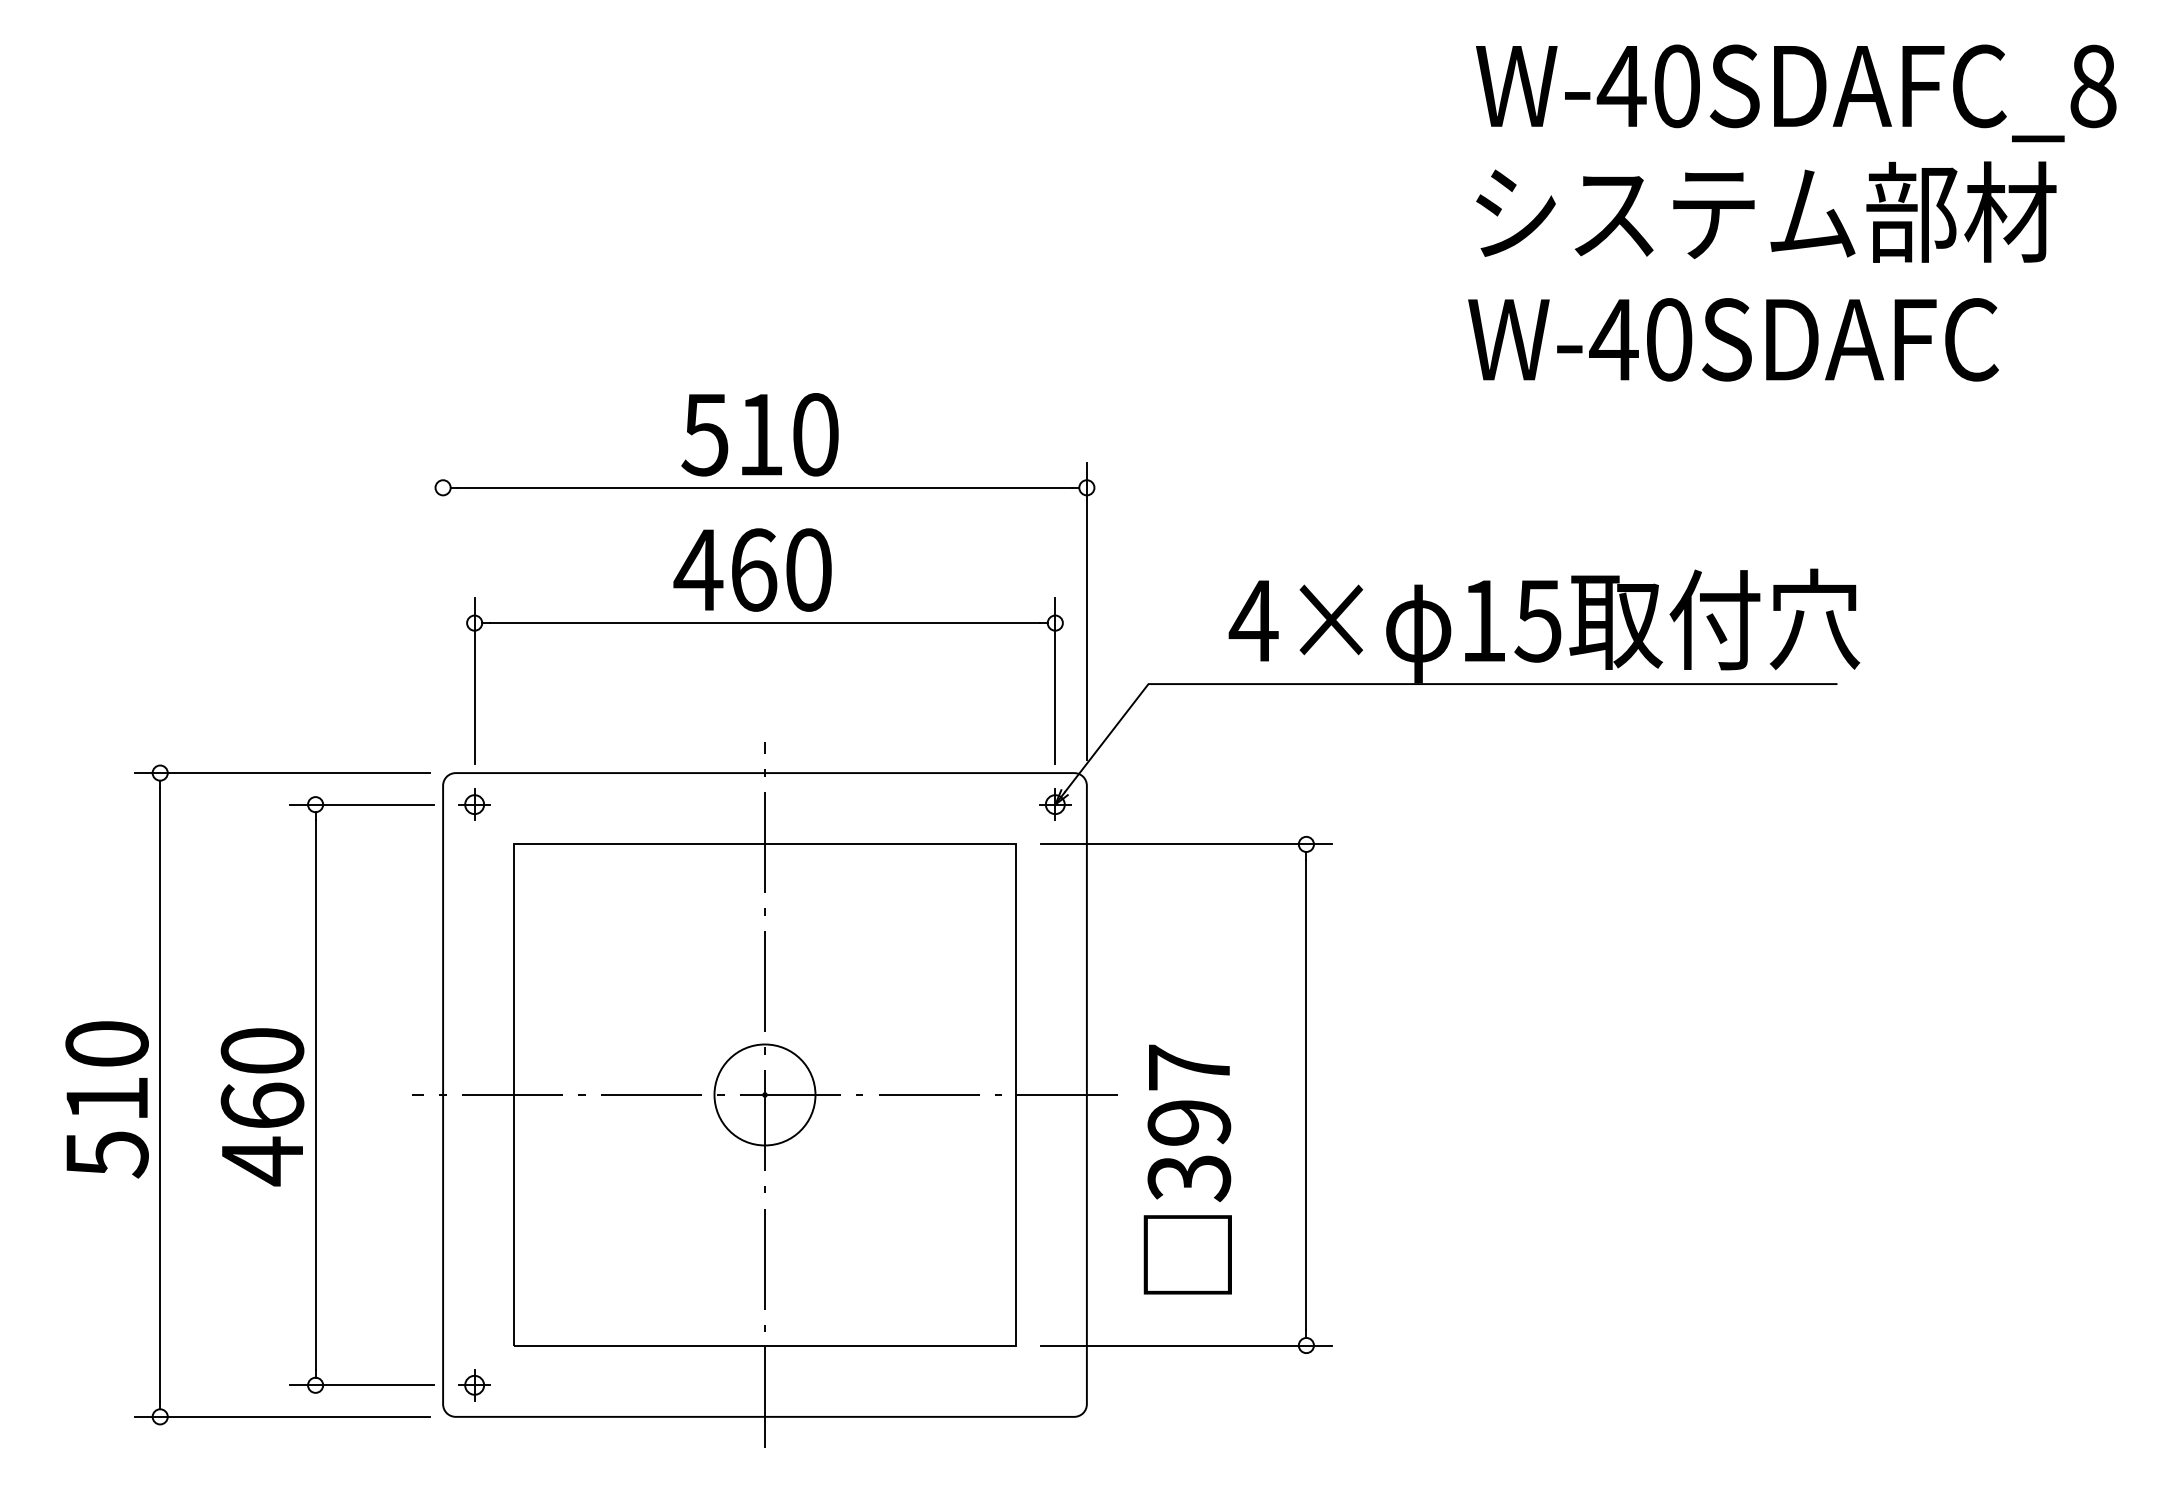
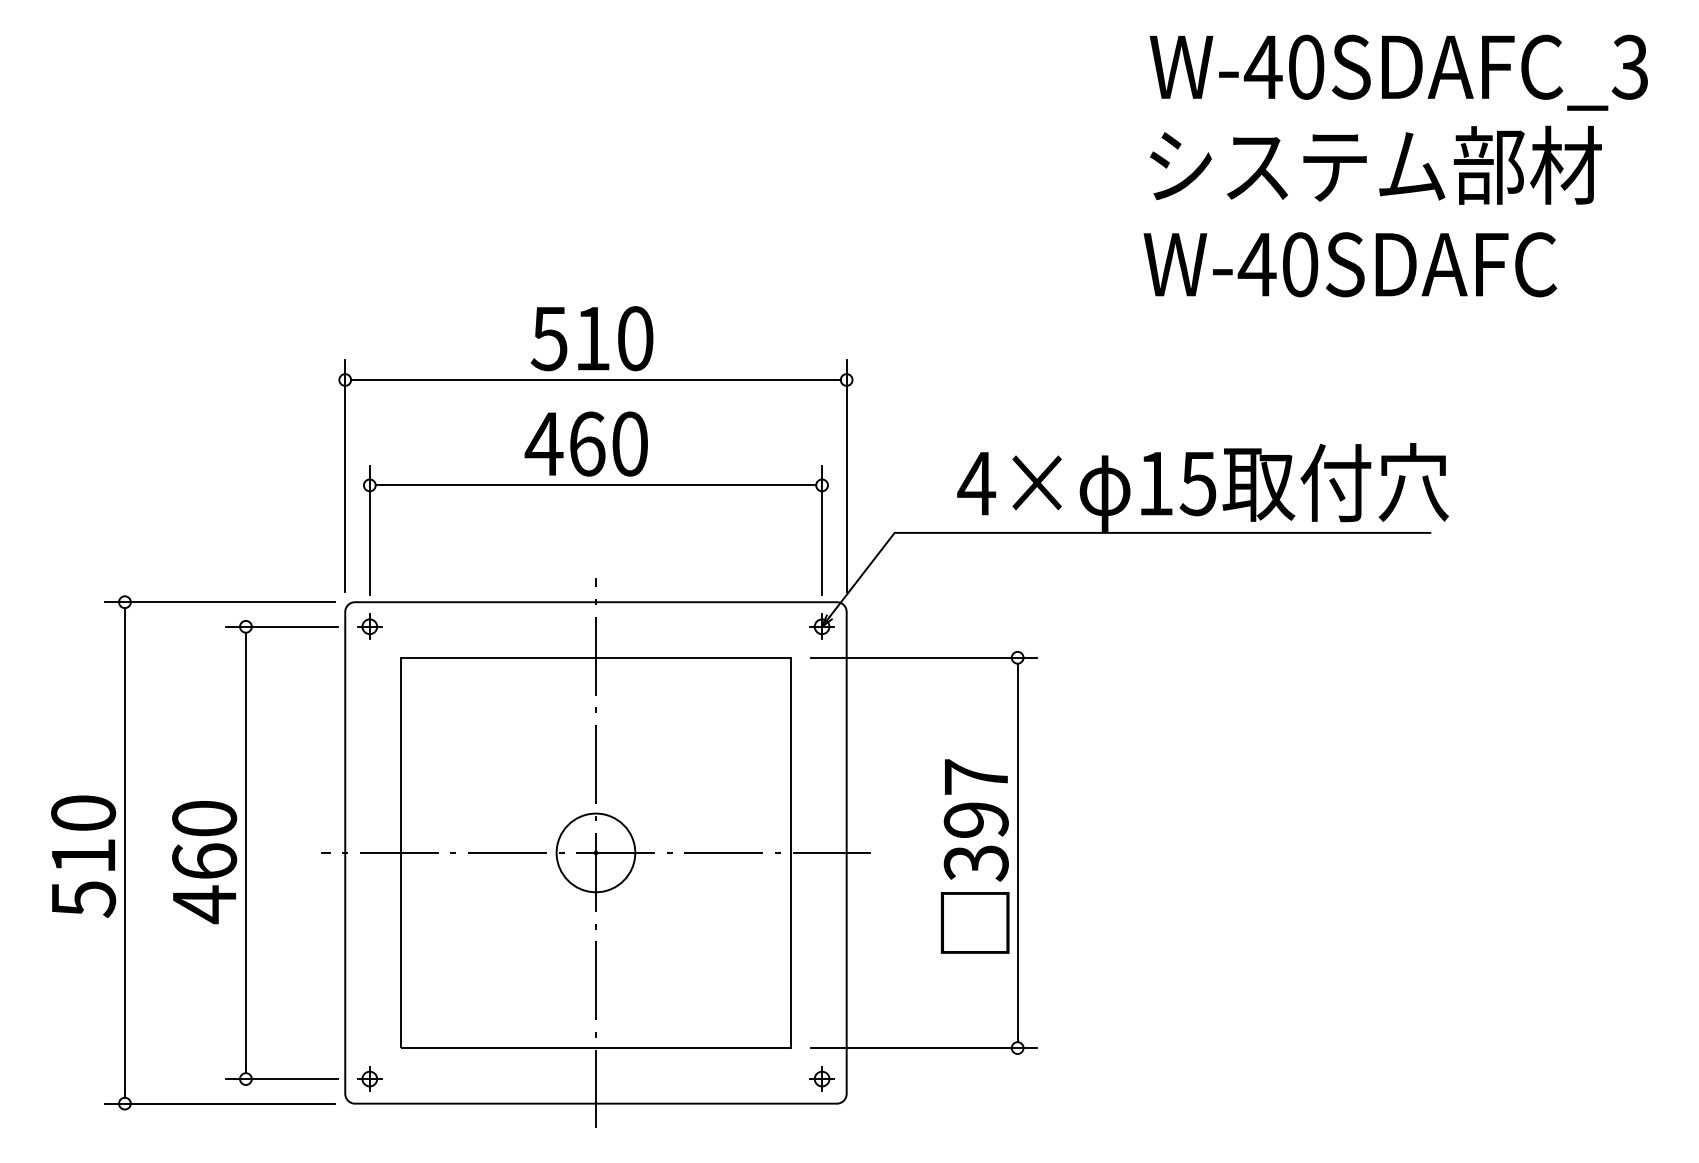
text: (2092, 86) -> (1629, 67), W-40SDAFC_8 -> W-40SDAFC_3
line: (443, 611) -> (345, 476), added
text: (1187, 1169) -> (974, 856), moved
part: (1055, 1385) -> (822, 1079), added

